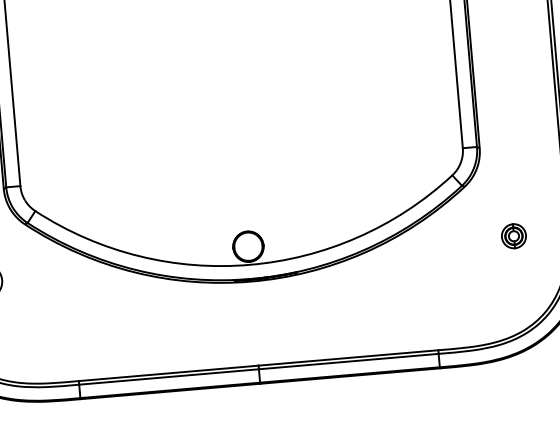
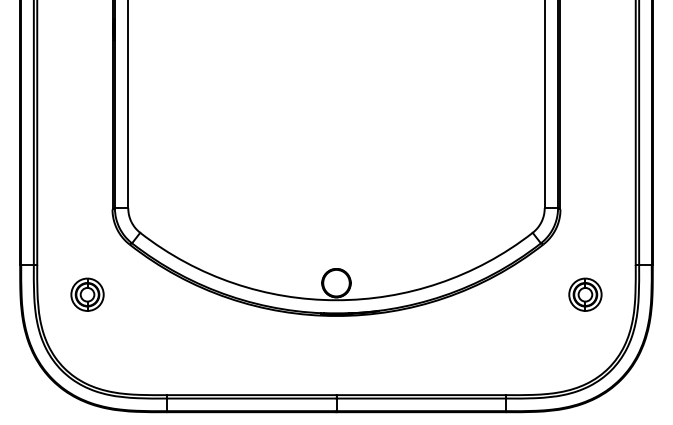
part: (514, 236) -> (585, 294), size x1.43

